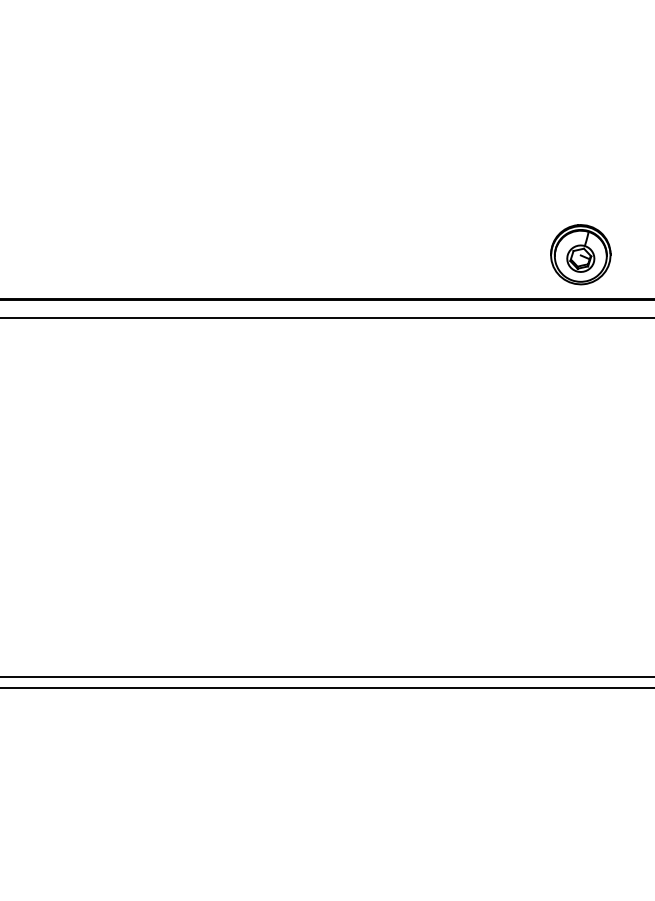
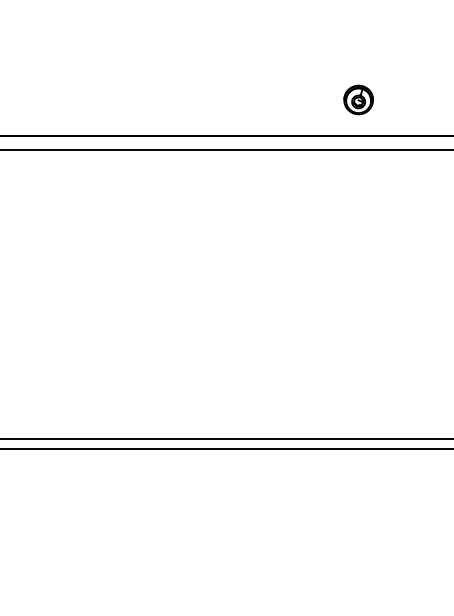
part: (580, 254) -> (358, 99), size x0.6

